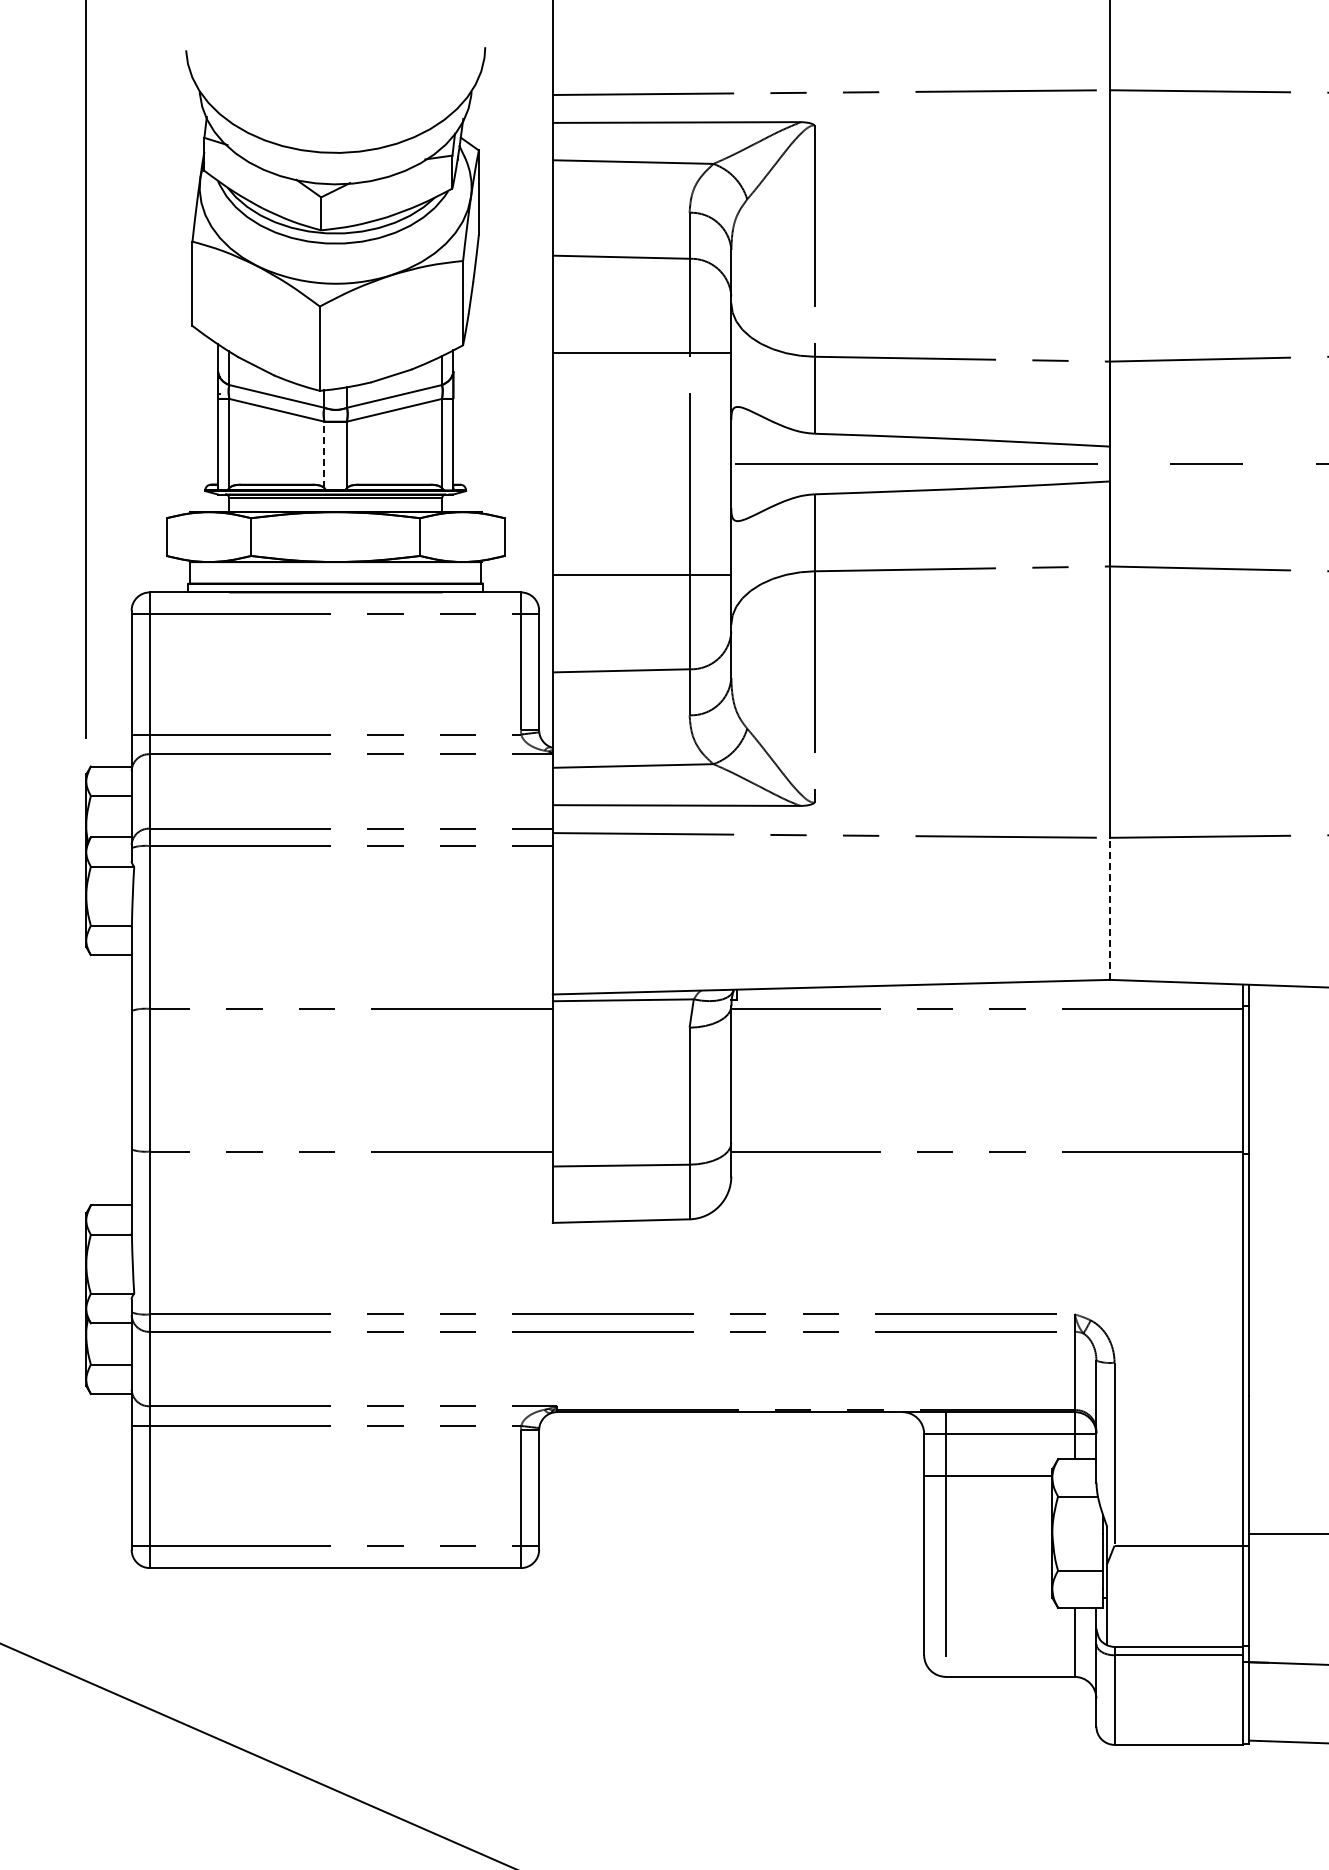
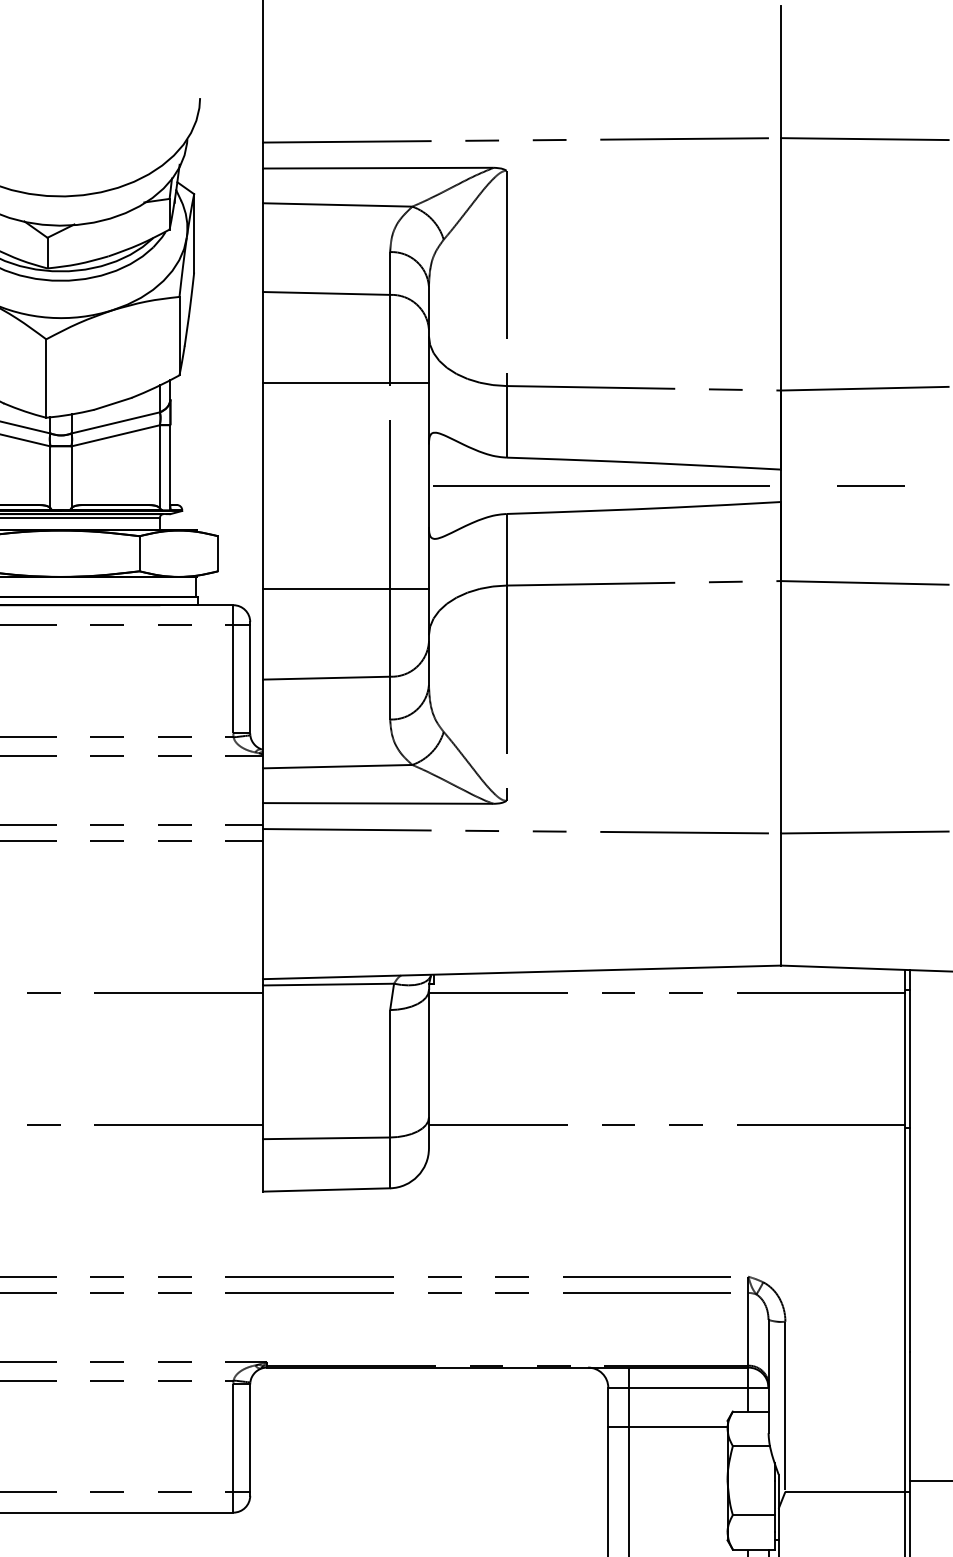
line: (324, 454) -> (50, 476), dashed -> solid
line: (1109, 908) -> (780, 899), dashed -> solid

